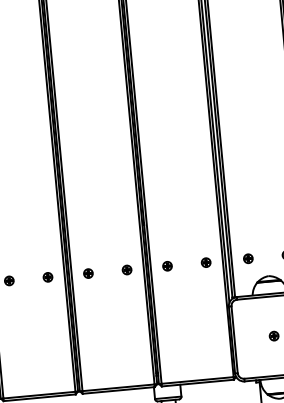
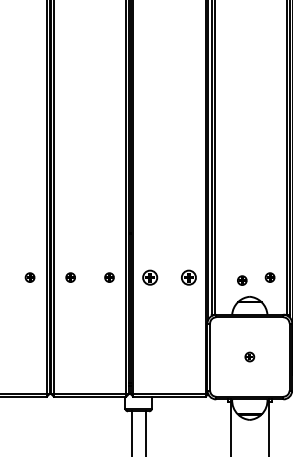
part: (248, 258) -> (242, 280), moved
part: (205, 262) -> (188, 277), size x1.6
part: (166, 266) -> (149, 277), size x1.6

